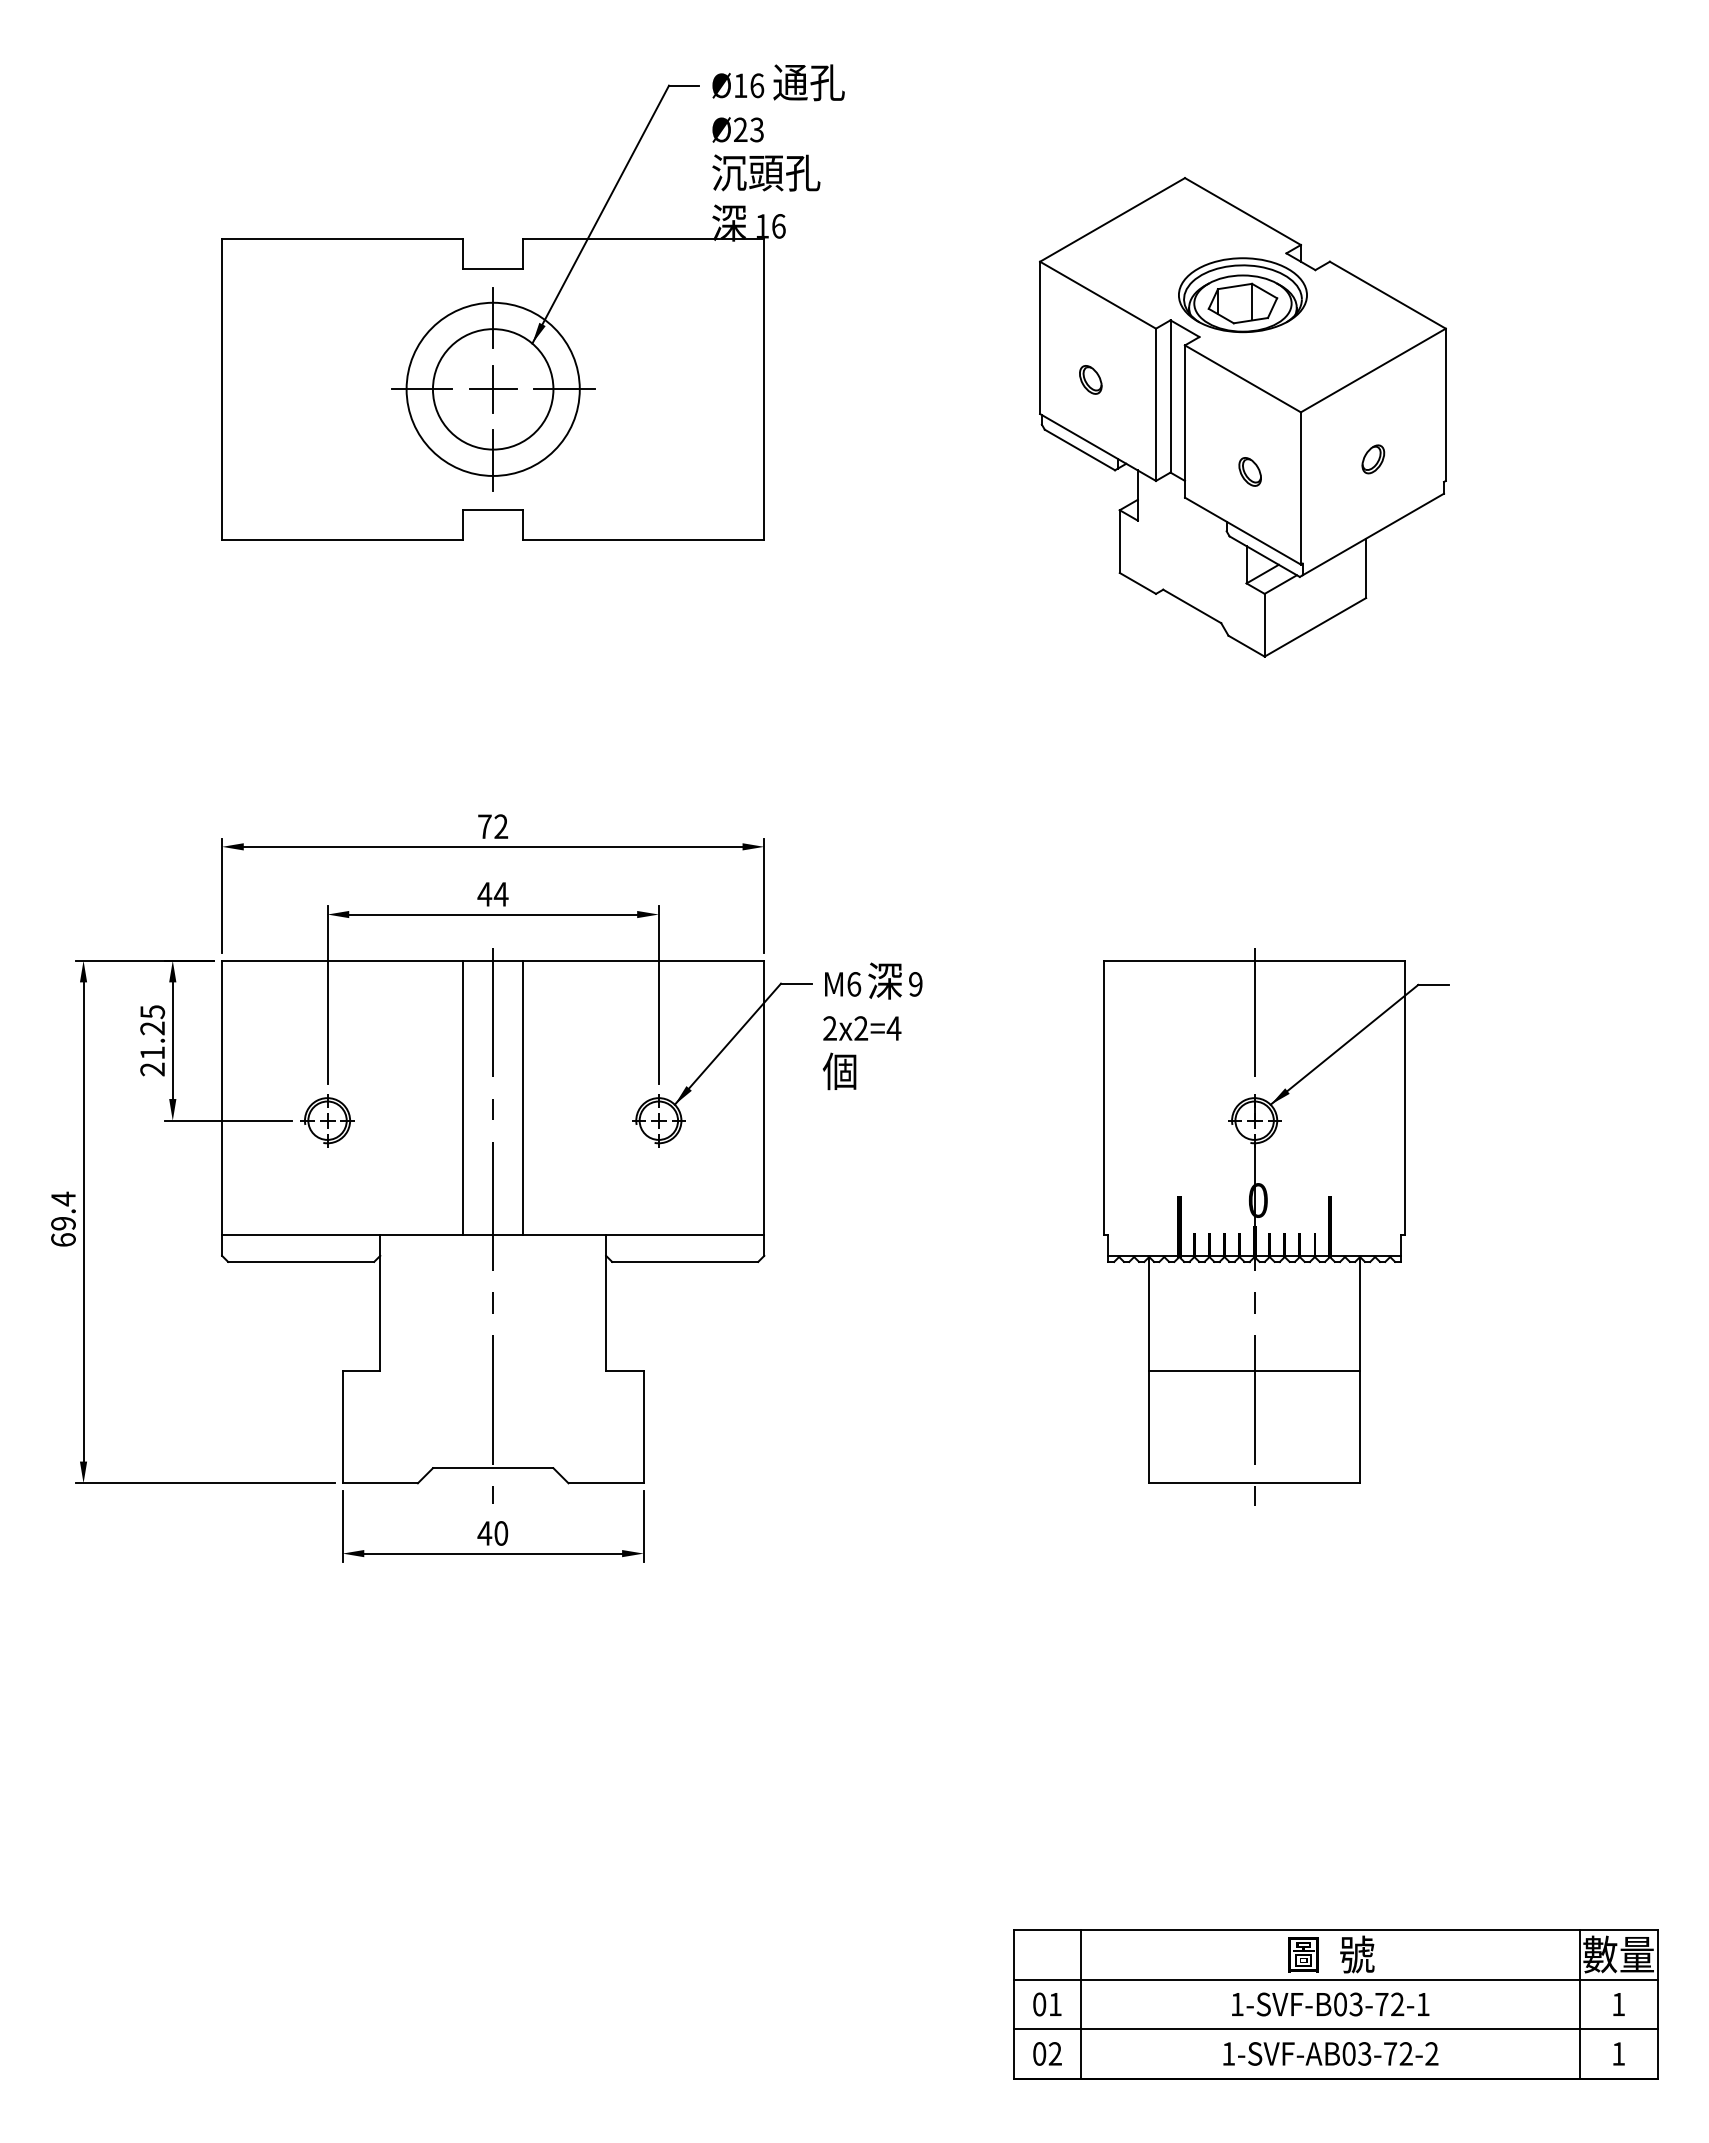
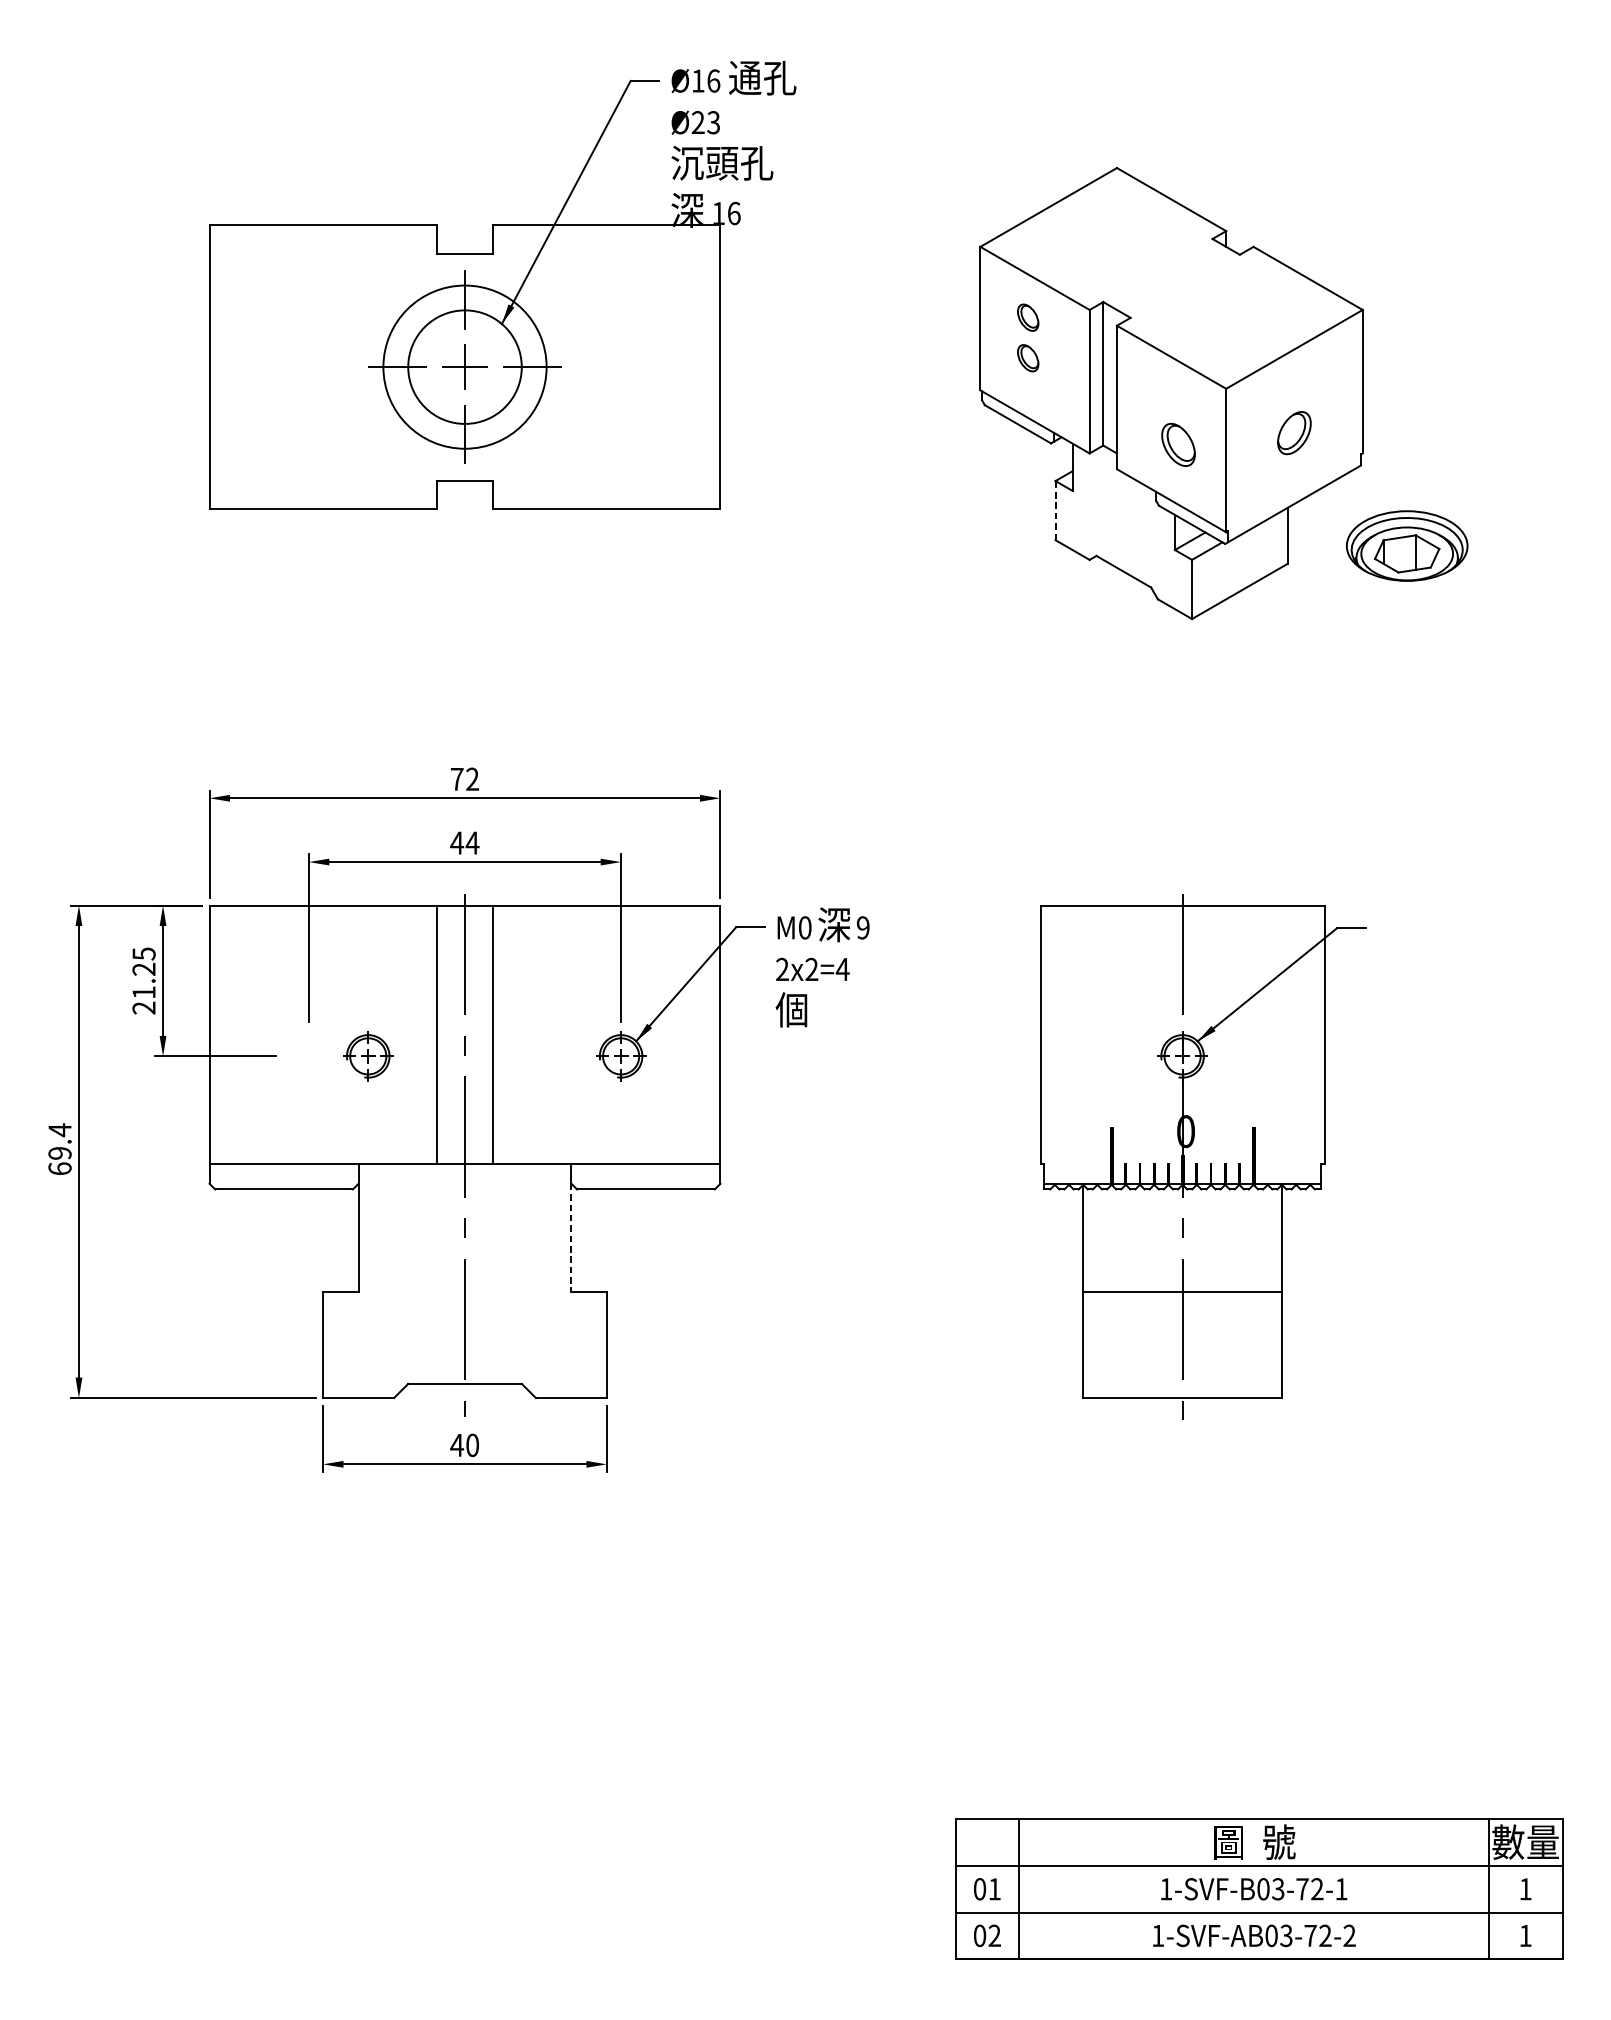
part: (1242, 295) -> (1406, 546), moved
part: (1090, 336) -> (1027, 317), added
part: (1373, 459) -> (1294, 433), size x1.6
part: (1249, 471) -> (1177, 444), size x1.6
line: (1119, 541) -> (1055, 510), solid -> dashed
text: (854, 984) -> (805, 928), M6 -> M0
part: (327, 1120) -> (368, 1056), moved
line: (606, 1313) -> (571, 1238), solid -> dashed

